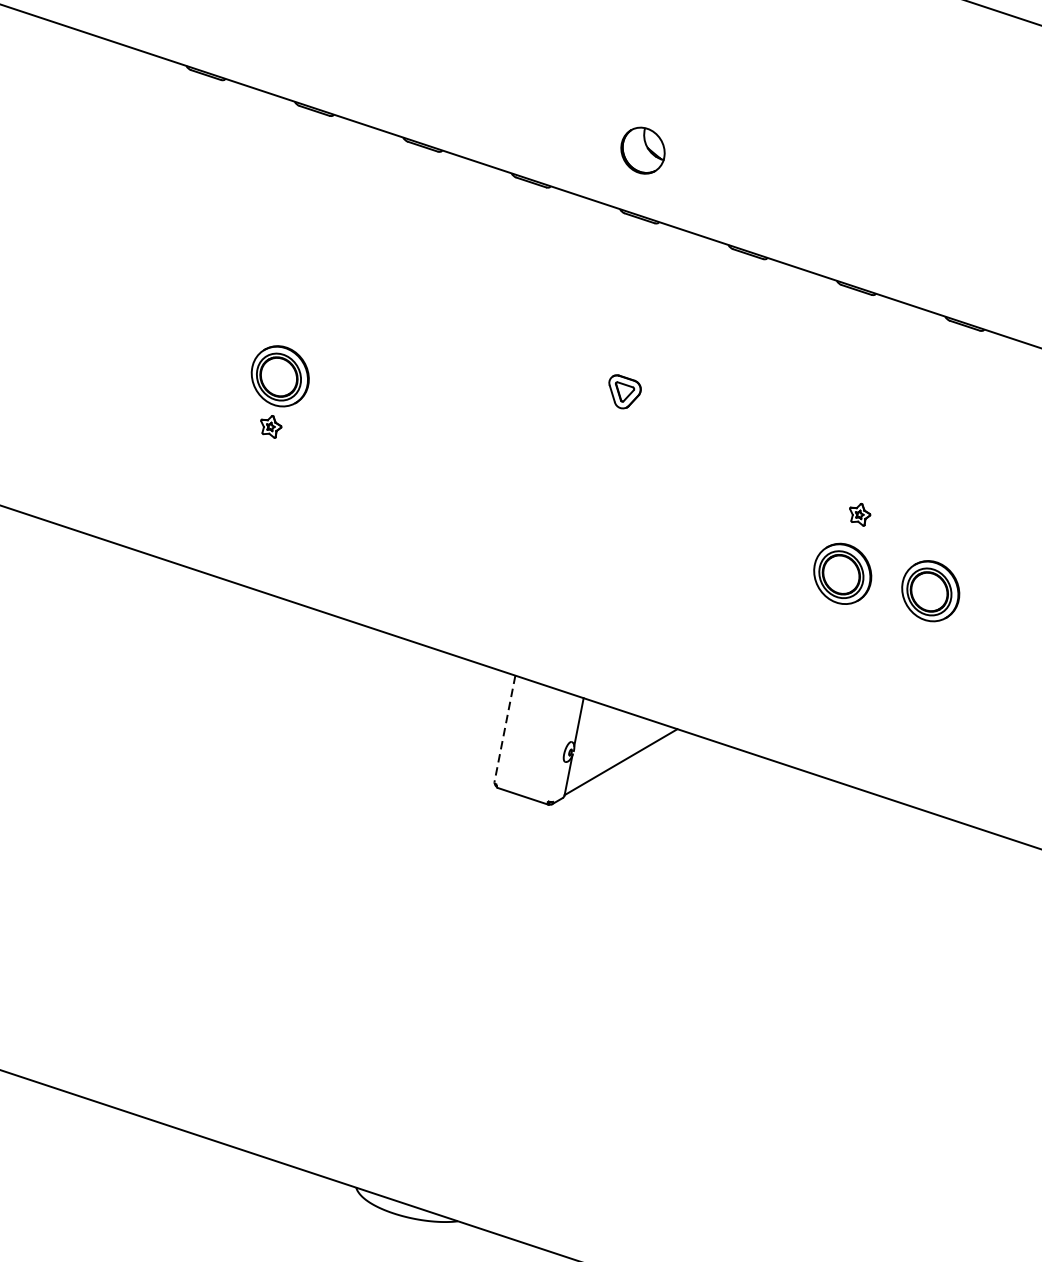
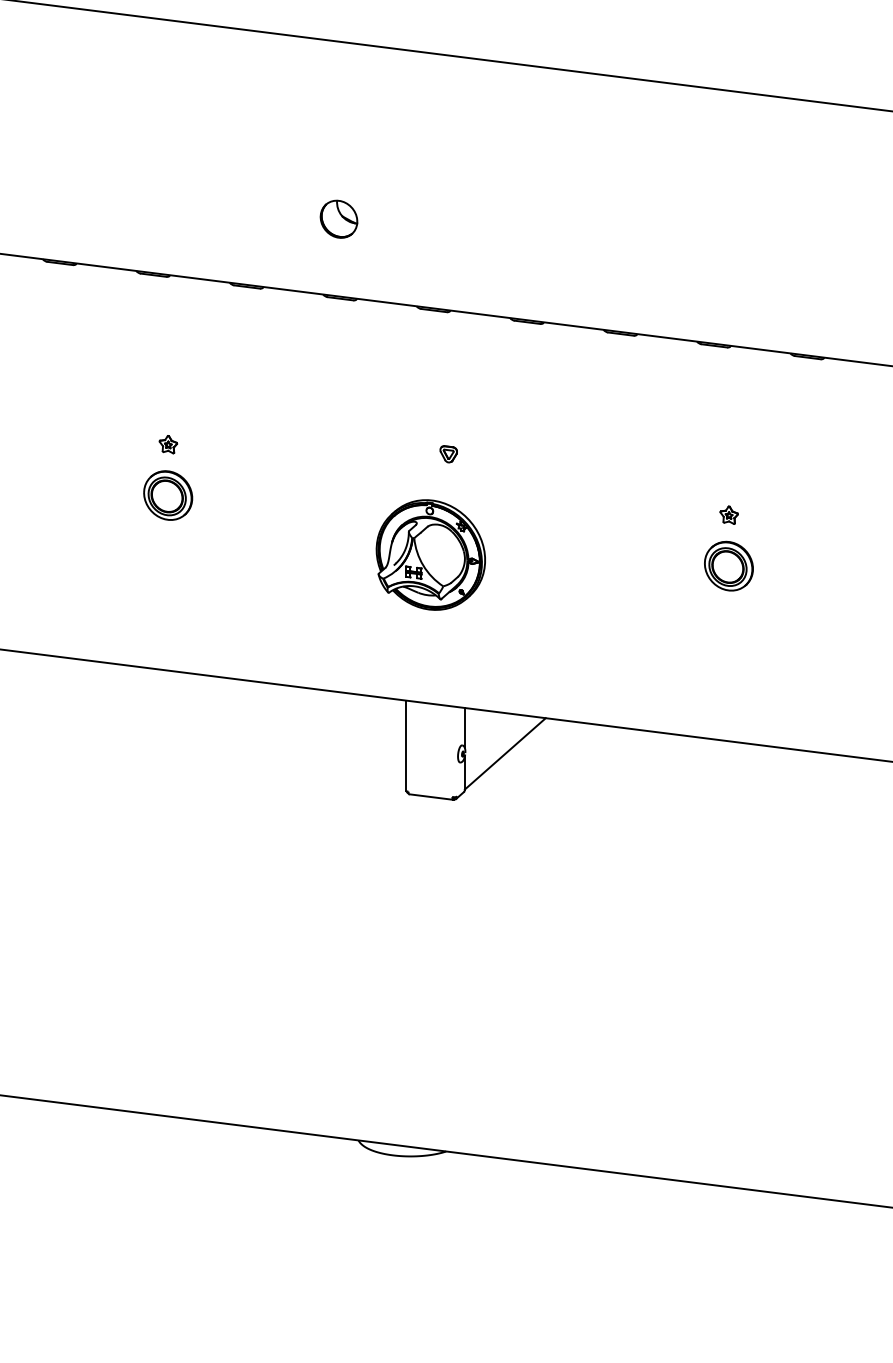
part: (642, 149) -> (338, 218), moved
part: (623, 392) -> (448, 454), size x0.62
part: (270, 426) -> (168, 444), moved
part: (578, 507) -> (430, 554), added
part: (859, 513) -> (728, 514), moved
part: (842, 572) -> (654, 565), removed
line: (505, 729) -> (406, 745), dashed -> solid

